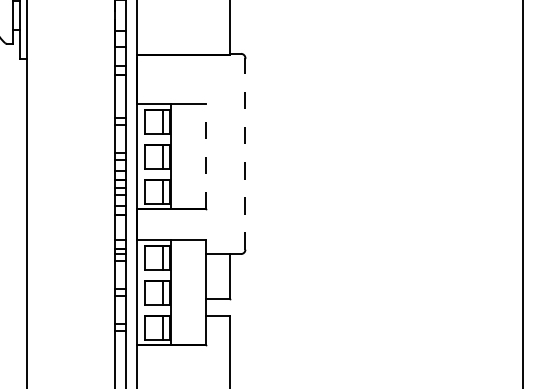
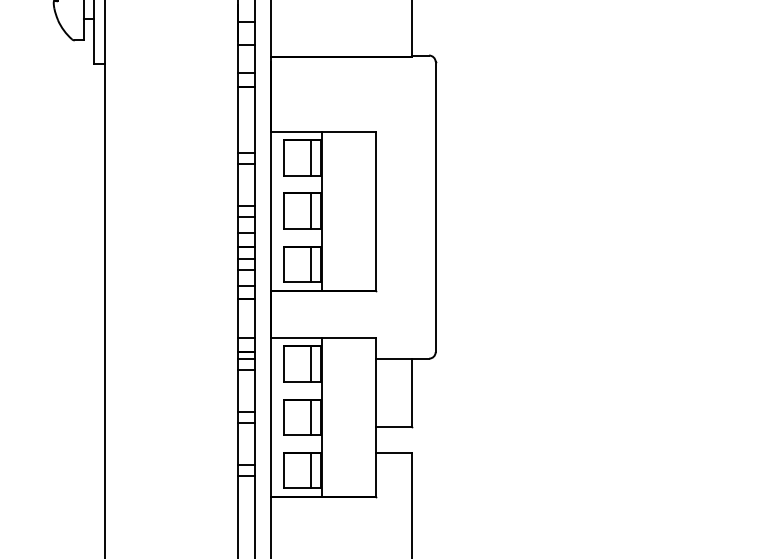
line: (245, 153) -> (435, 206), dashed -> solid
line: (205, 156) -> (375, 210), dashed -> solid

